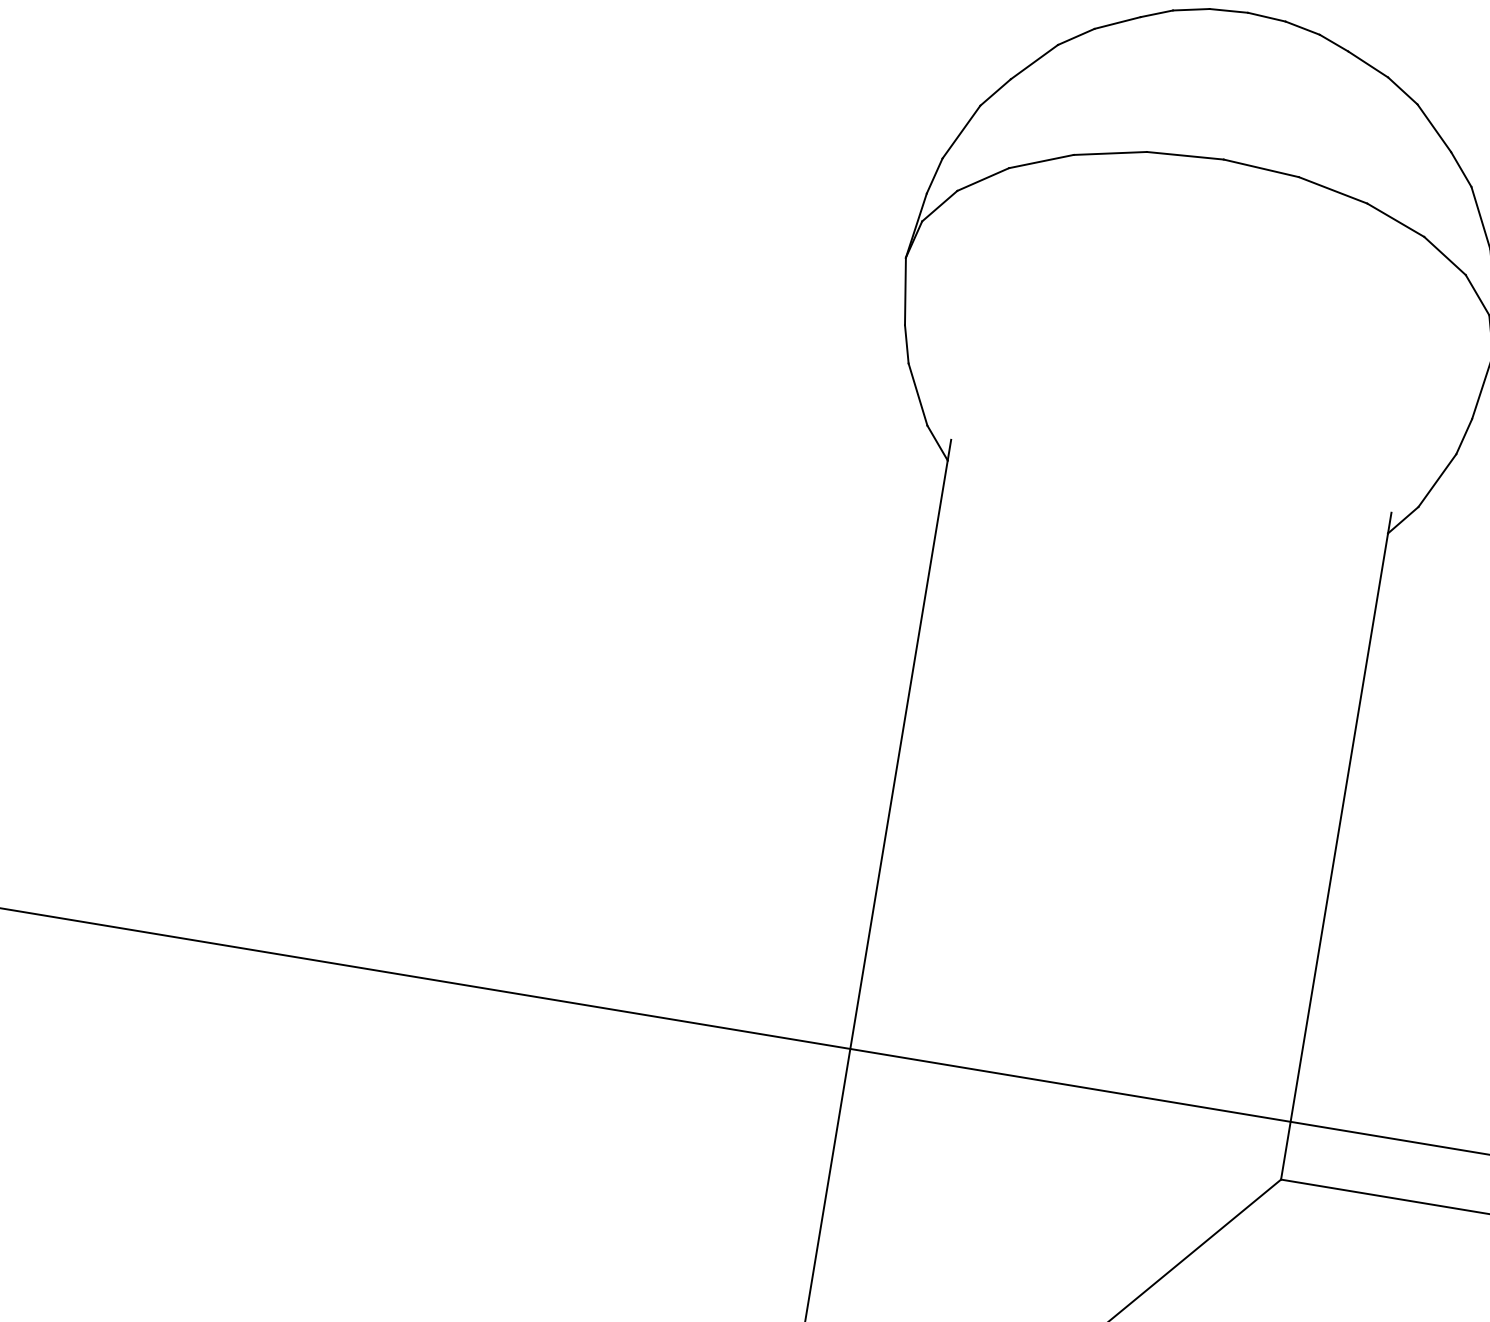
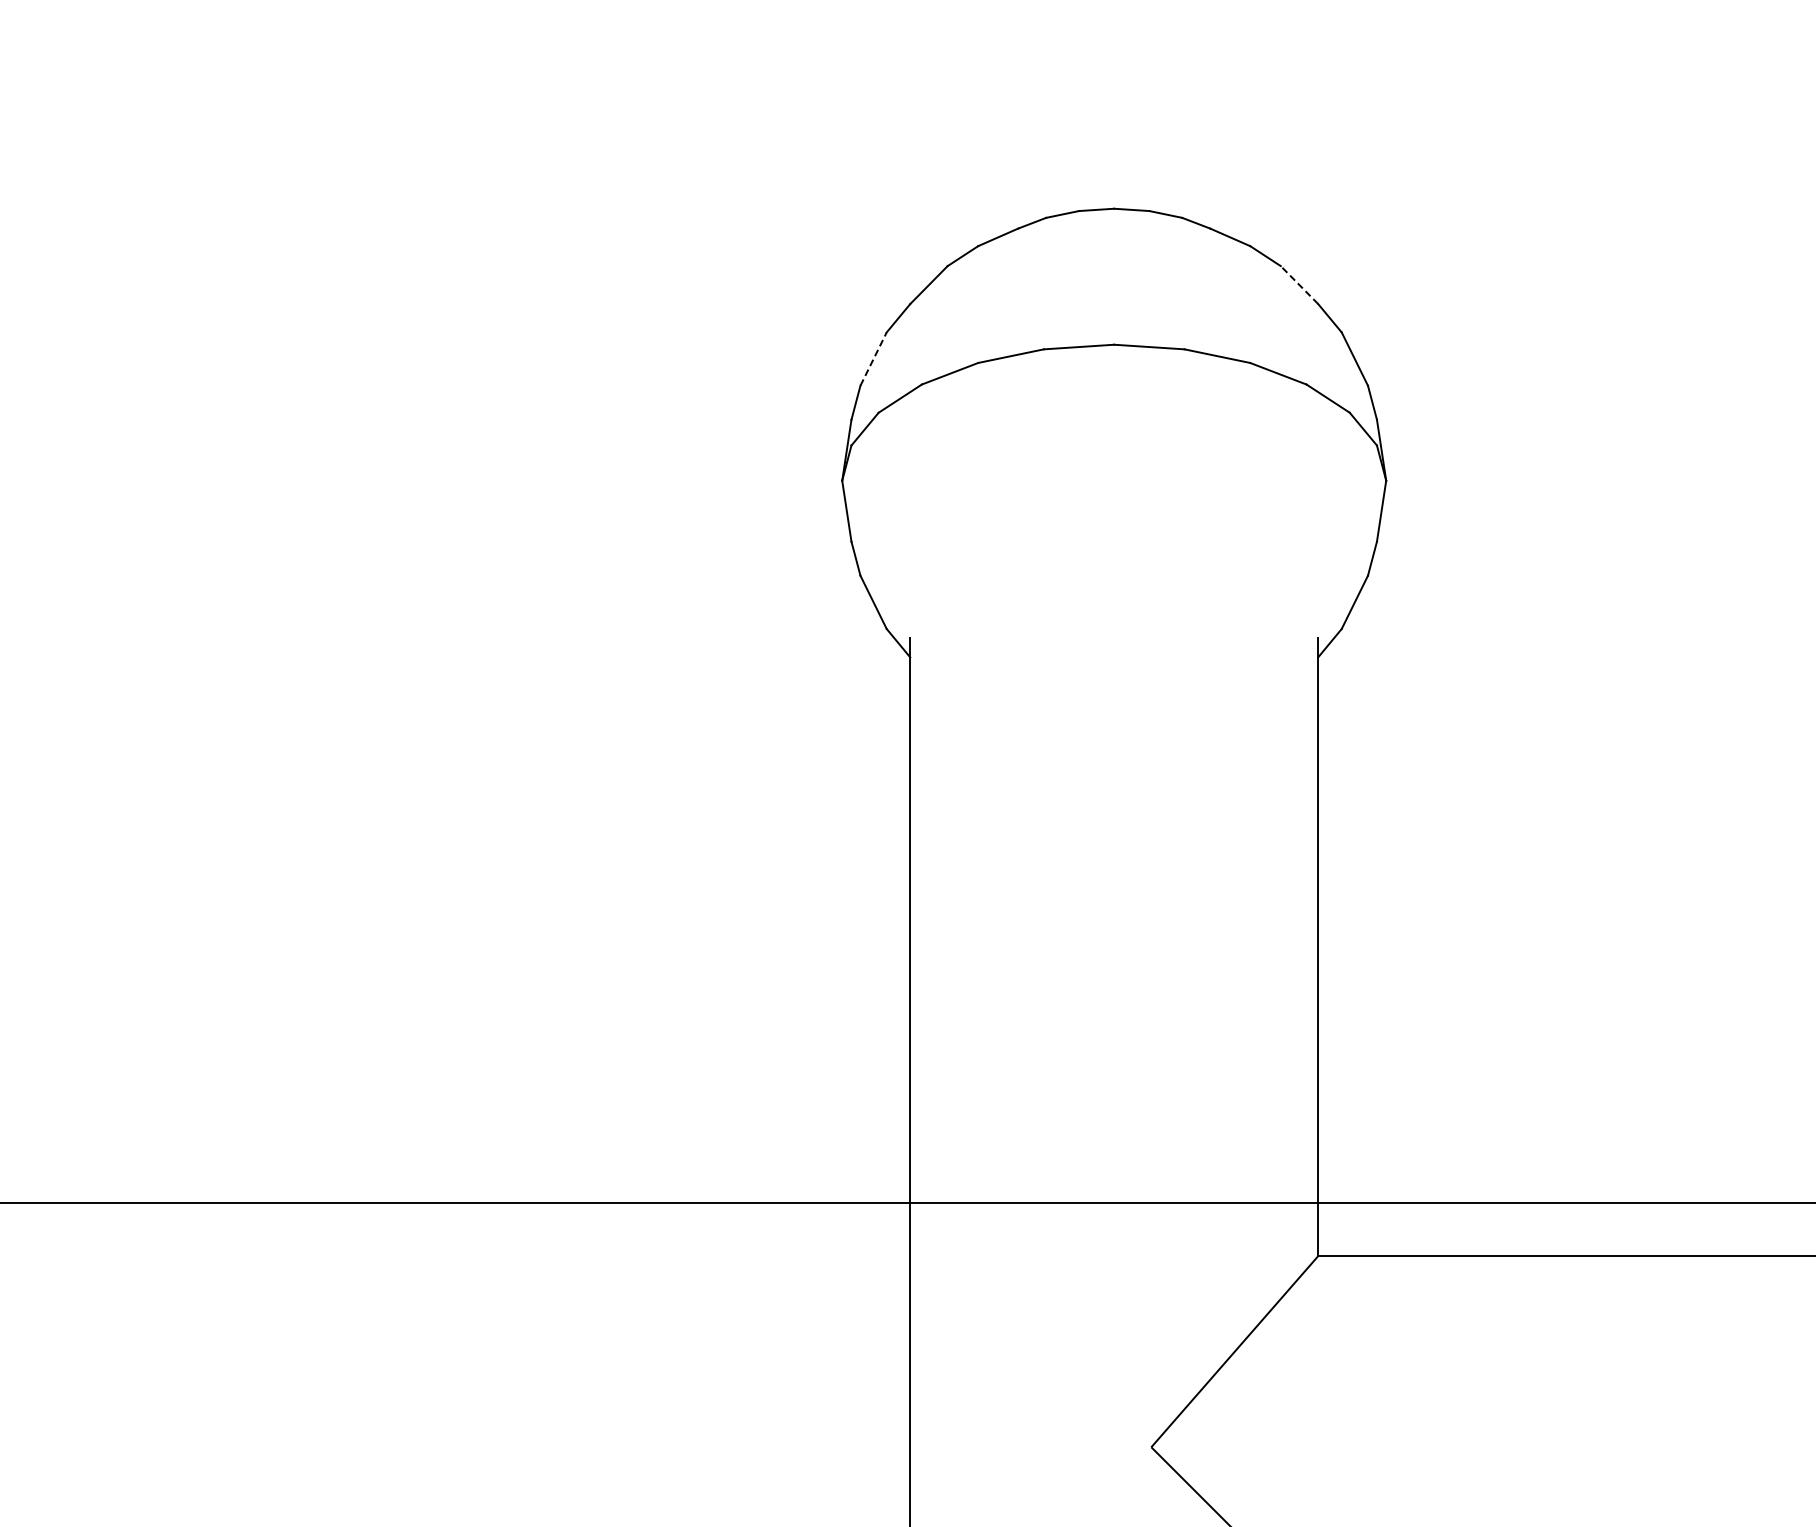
line: (1434, 128) -> (1299, 285), solid -> dashed
line: (961, 132) -> (873, 359), solid -> dashed

